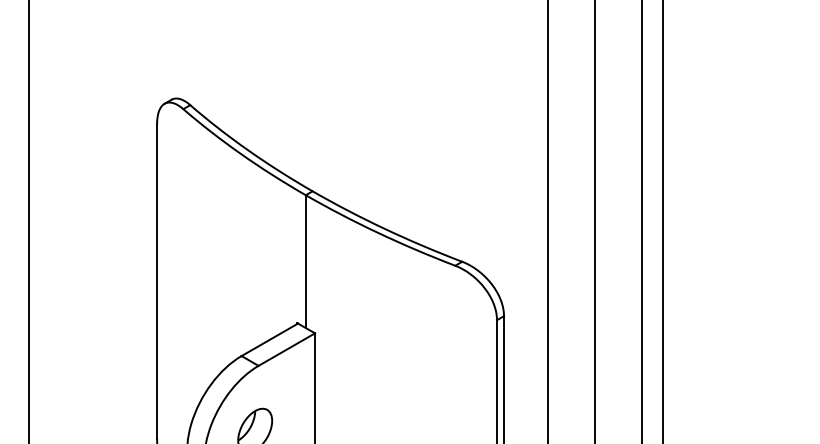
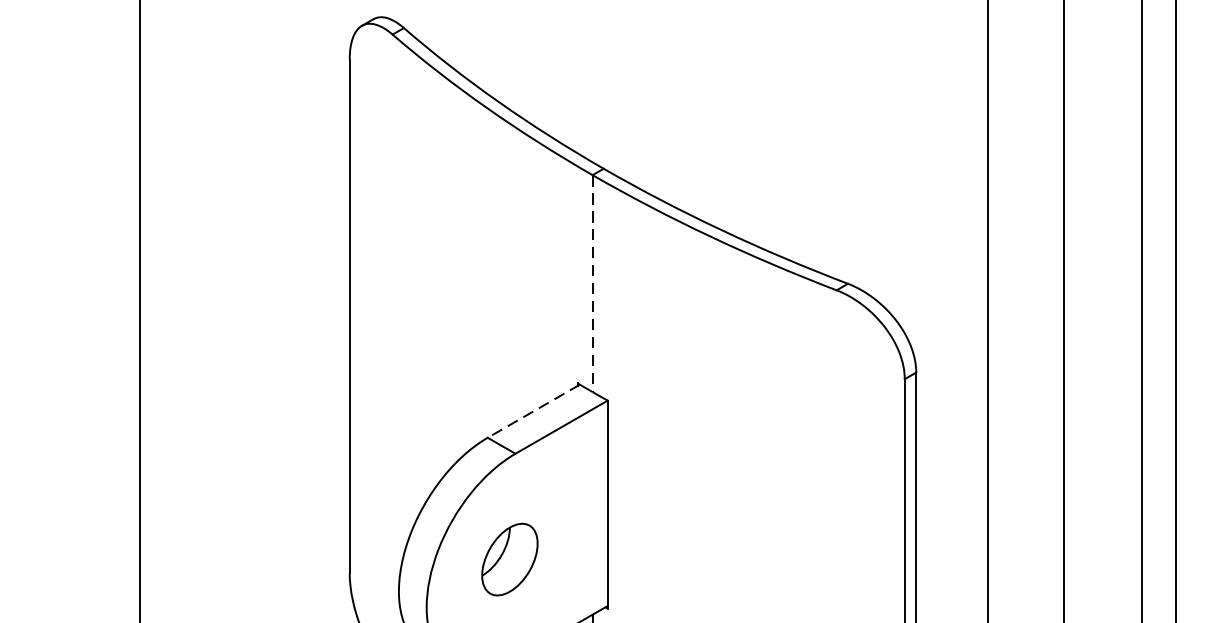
line: (305, 262) -> (592, 284), solid -> dashed
line: (269, 339) -> (533, 410), solid -> dashed

